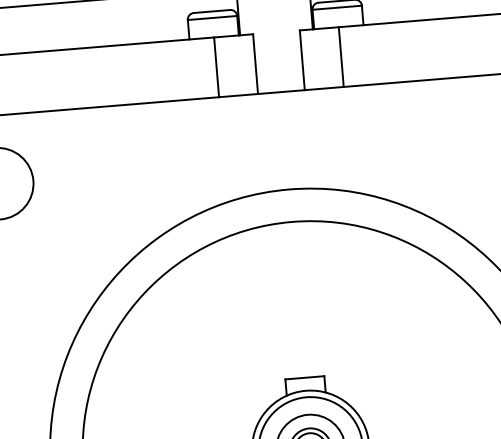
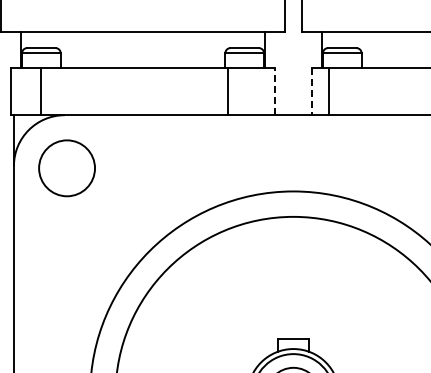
line: (341, 56) -> (329, 91), moved
line: (302, 61) -> (311, 92), solid -> dashed
line: (255, 63) -> (275, 91), solid -> dashed
line: (216, 66) -> (227, 91), moved

